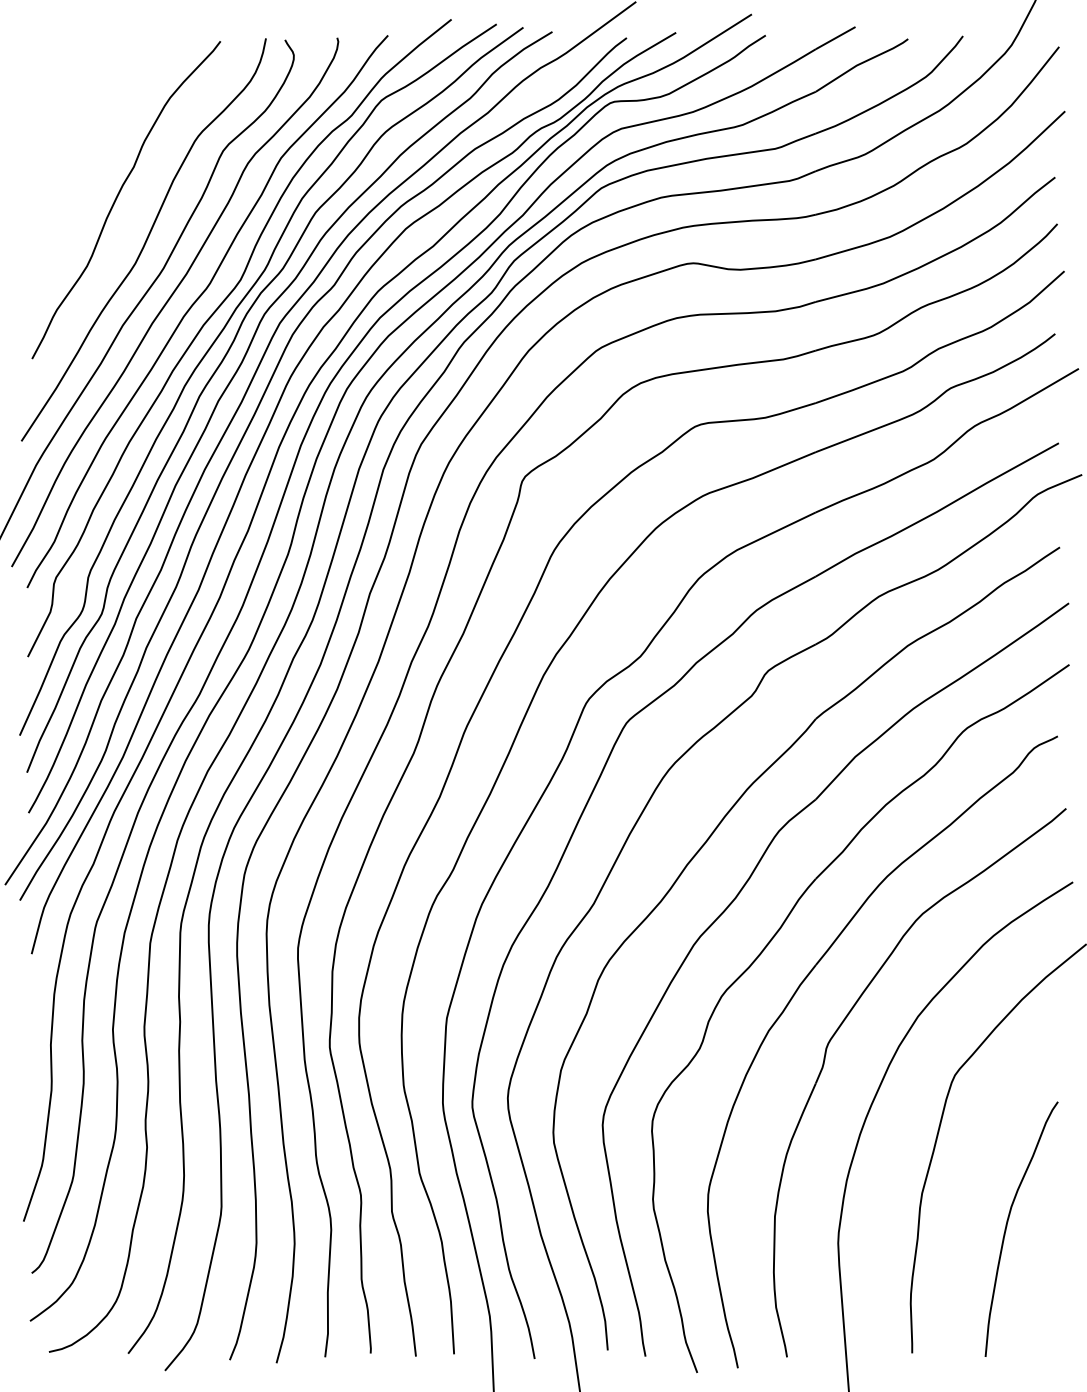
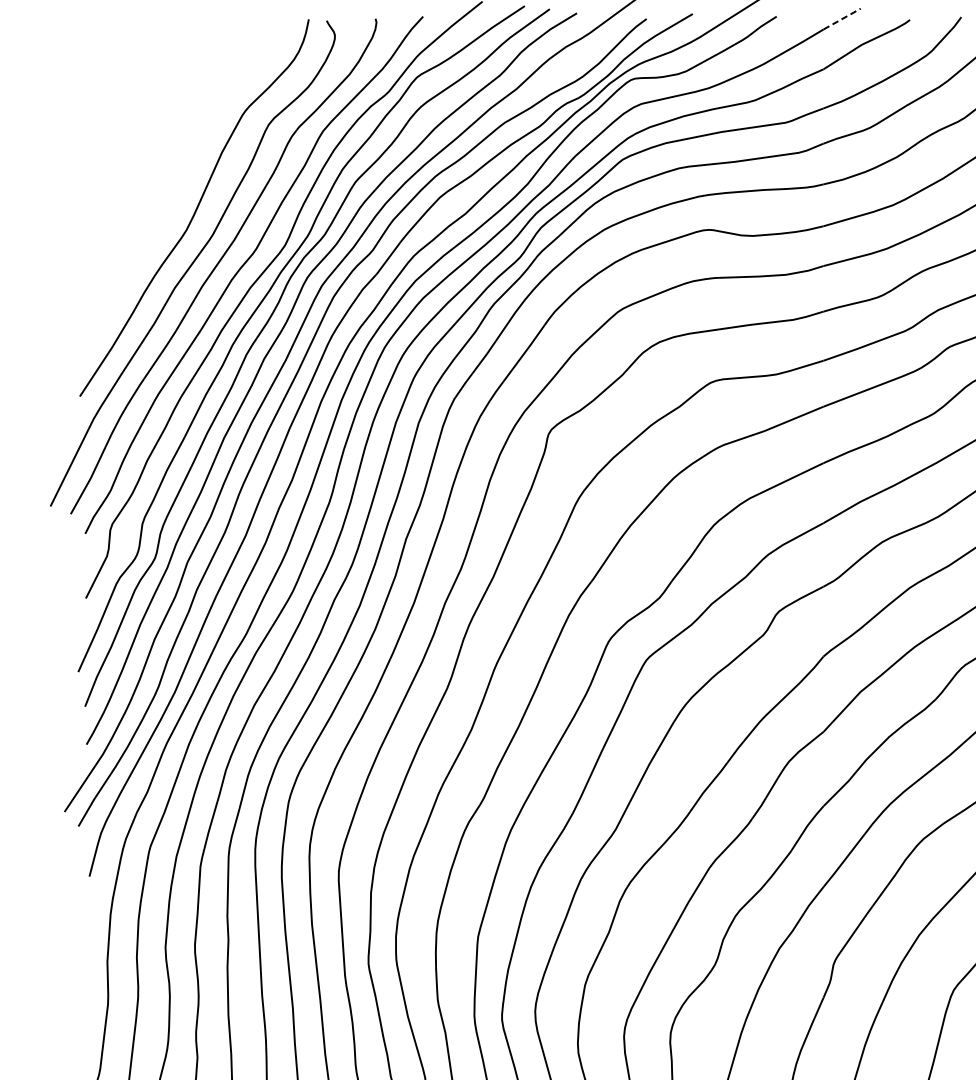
line: (835, 38) -> (841, 19), solid -> dashed
curve: (118, 196) -> (170, 167), removed

